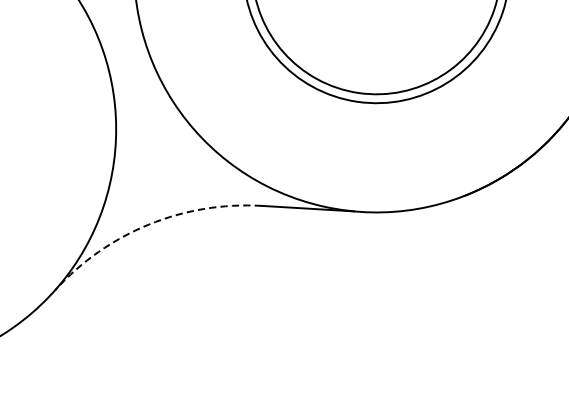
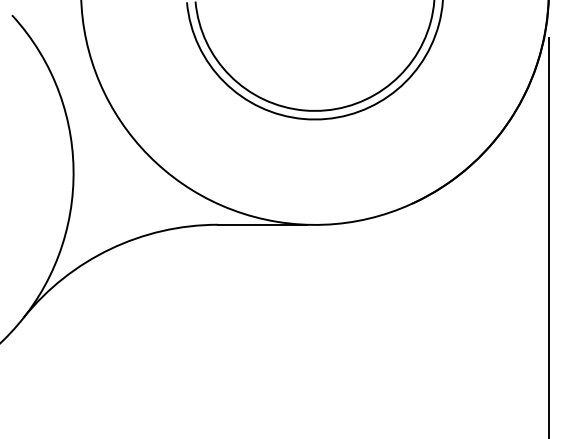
arc: (149, 224) -> (110, 249), dashed -> solid

